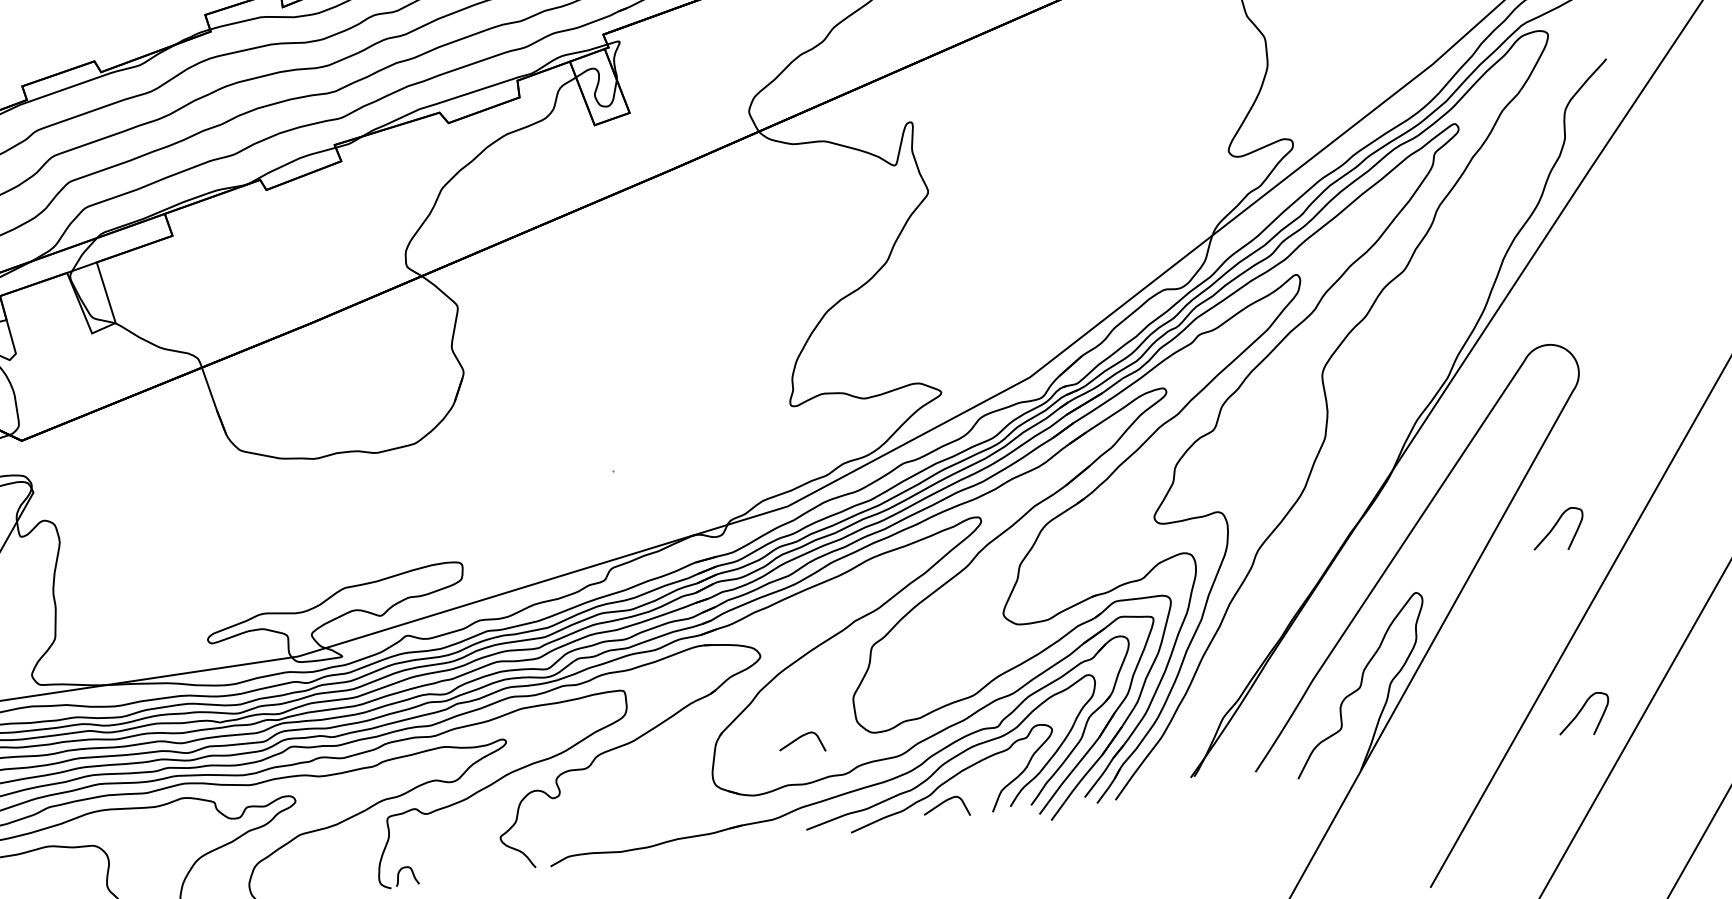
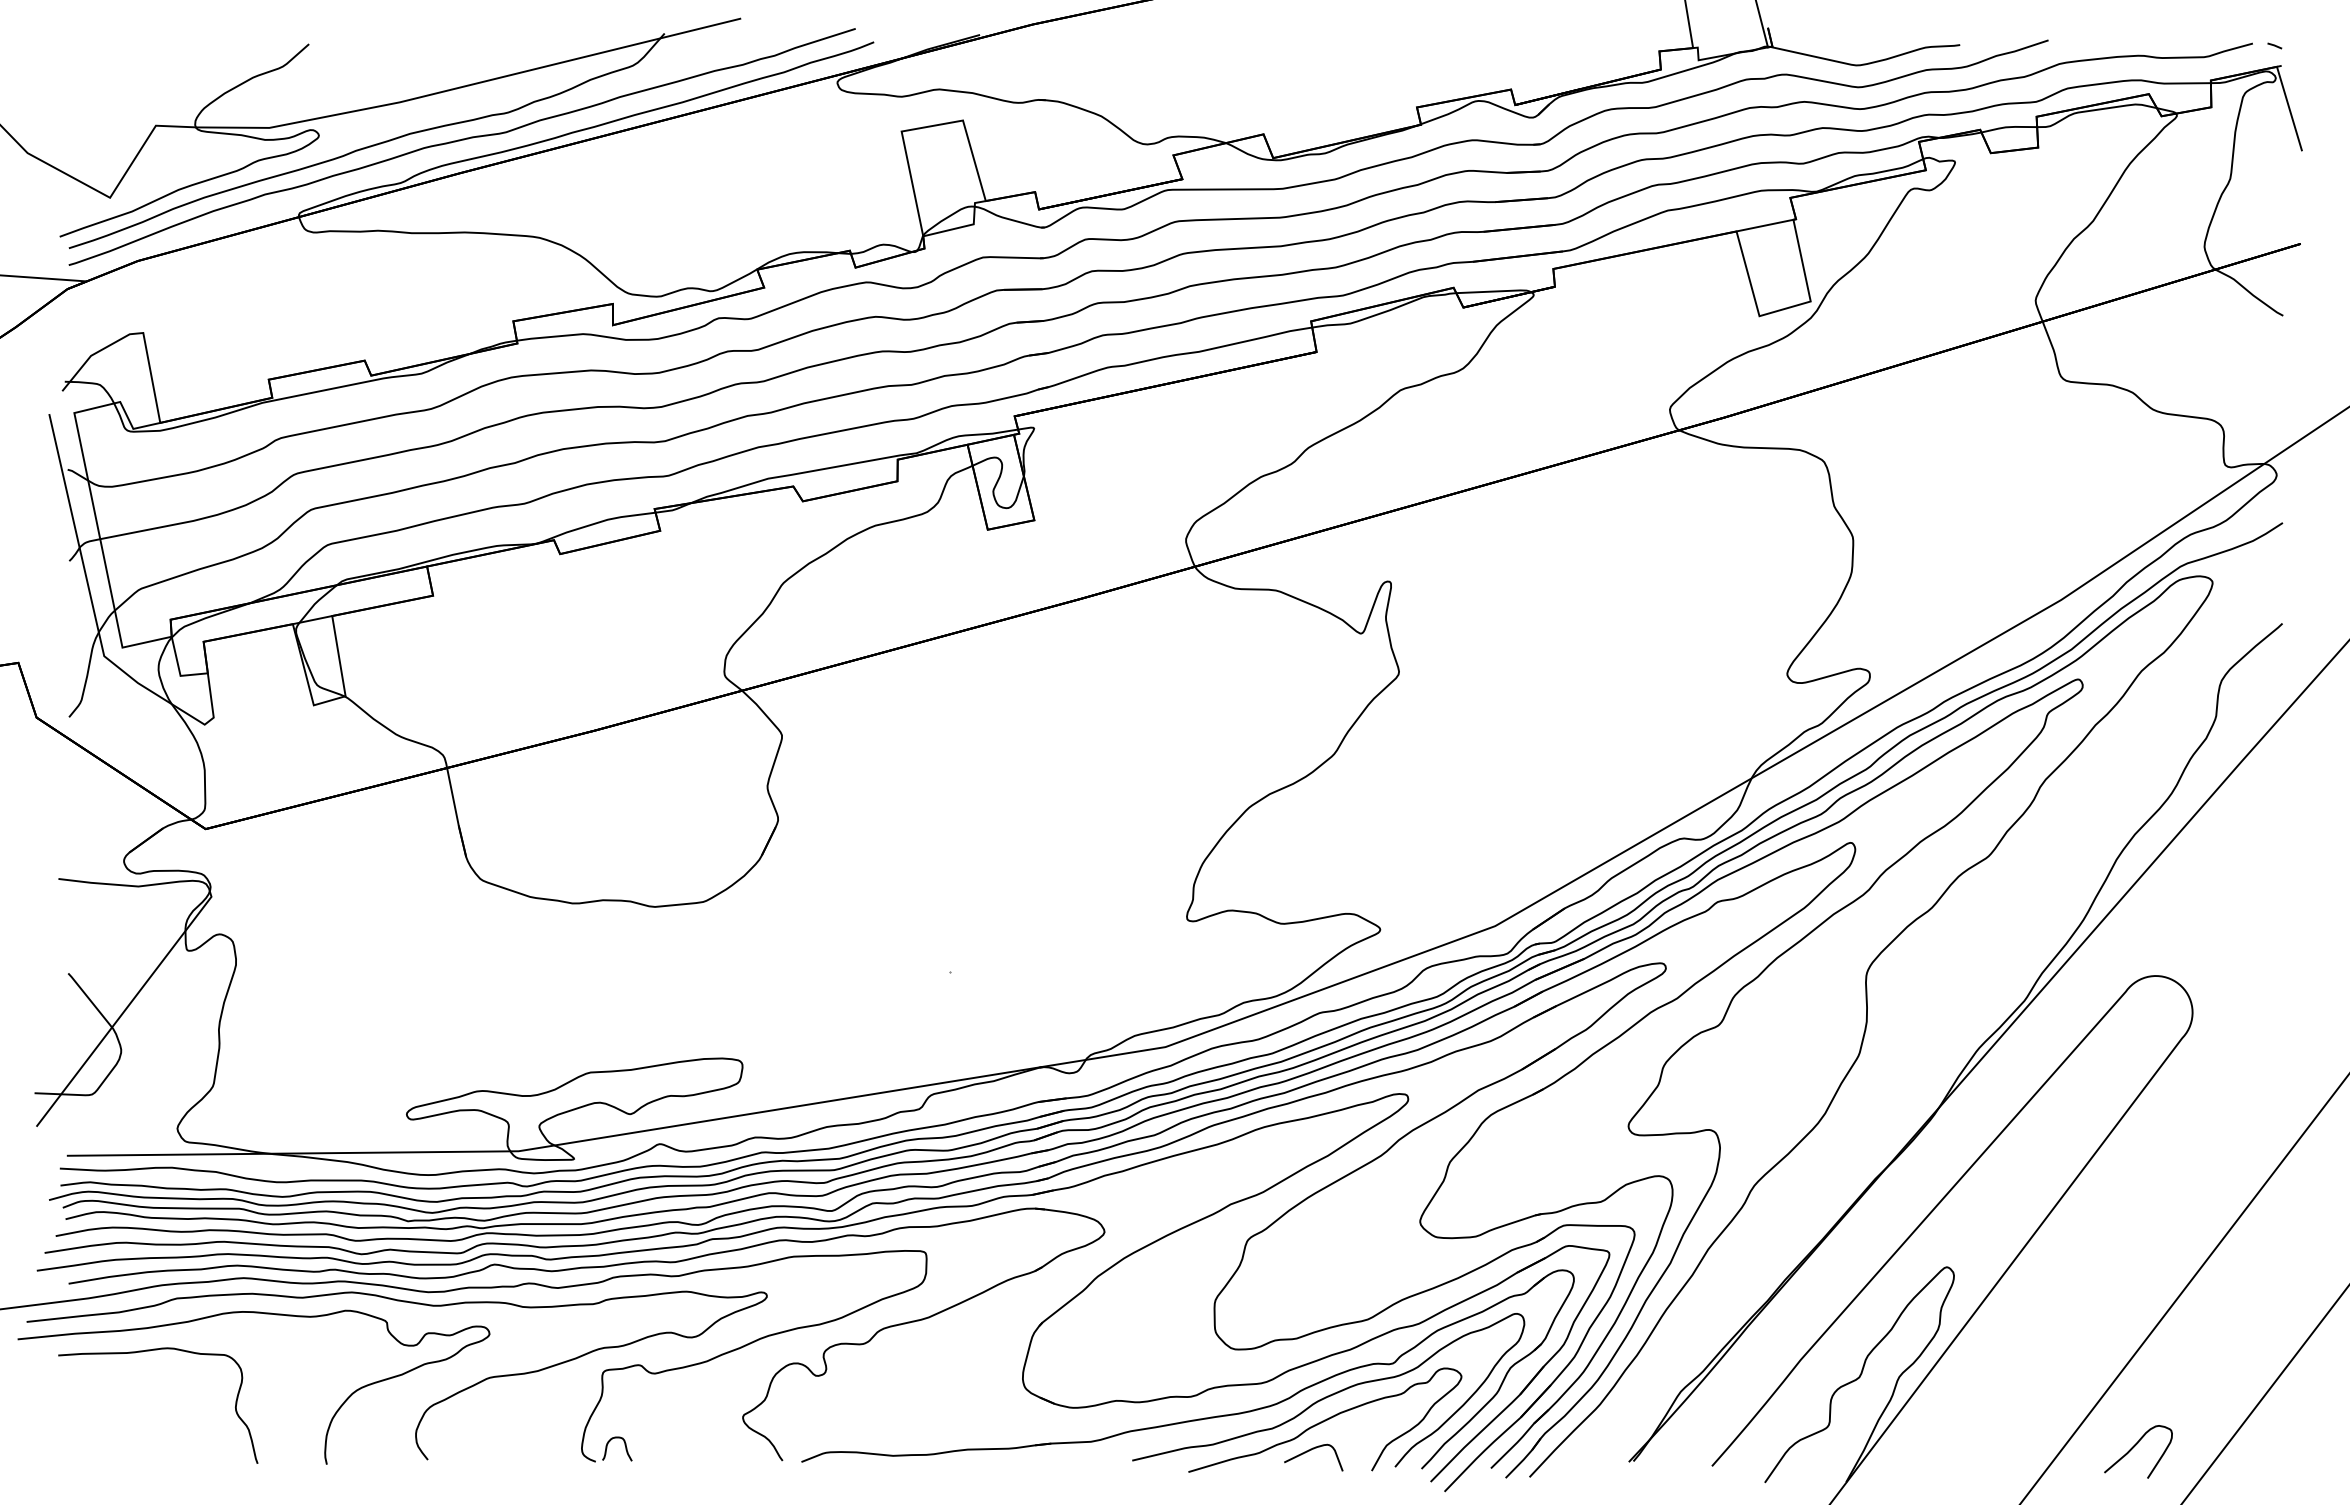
curve: (1554, 527) -> (2134, 1208), removed
curve: (797, 739) -> (1137, 1344), removed

